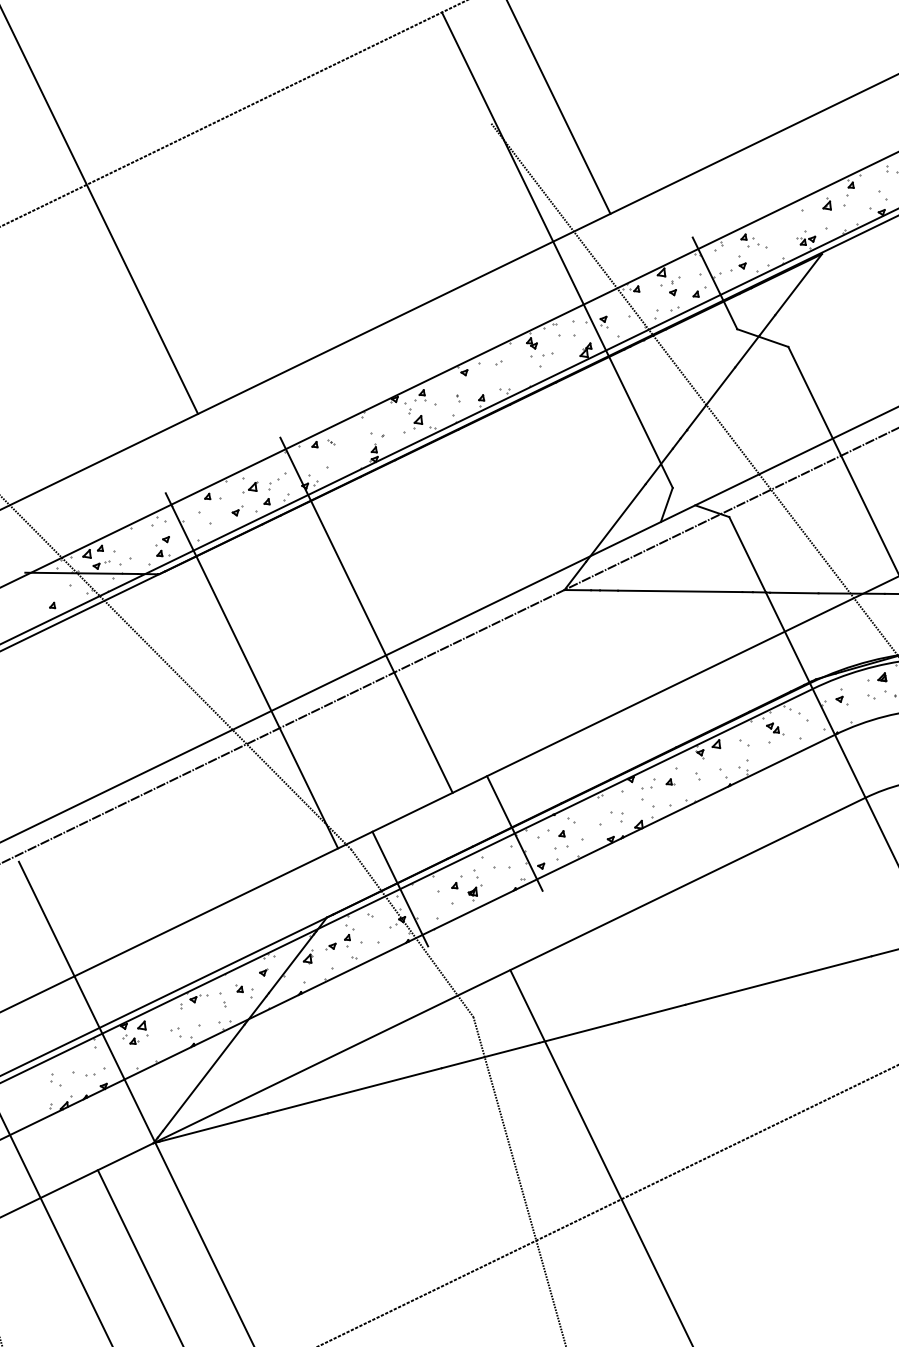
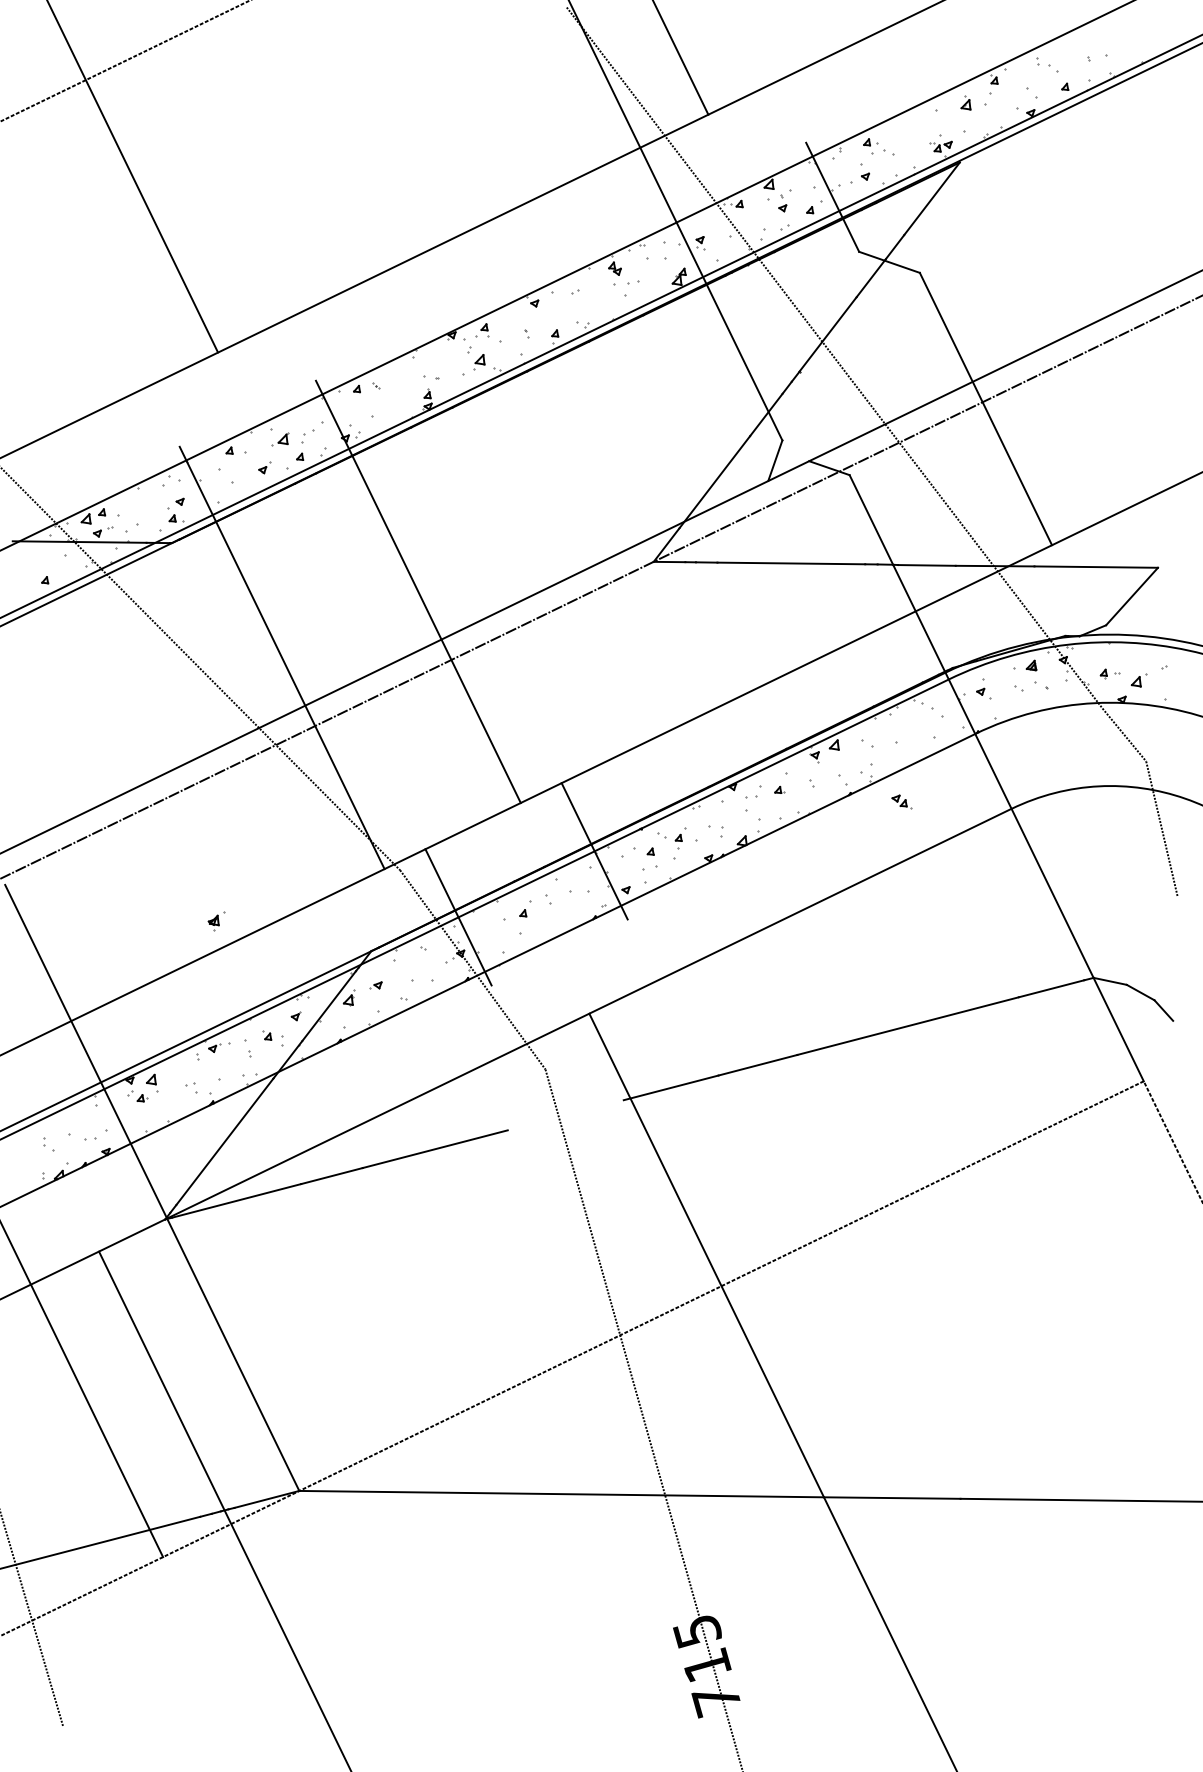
part: (774, 728) -> (901, 801), moved
part: (475, 892) -> (216, 921), moved
part: (348, 937) -> (680, 838), moved
line: (490, 1055) -> (565, 1115), removed

